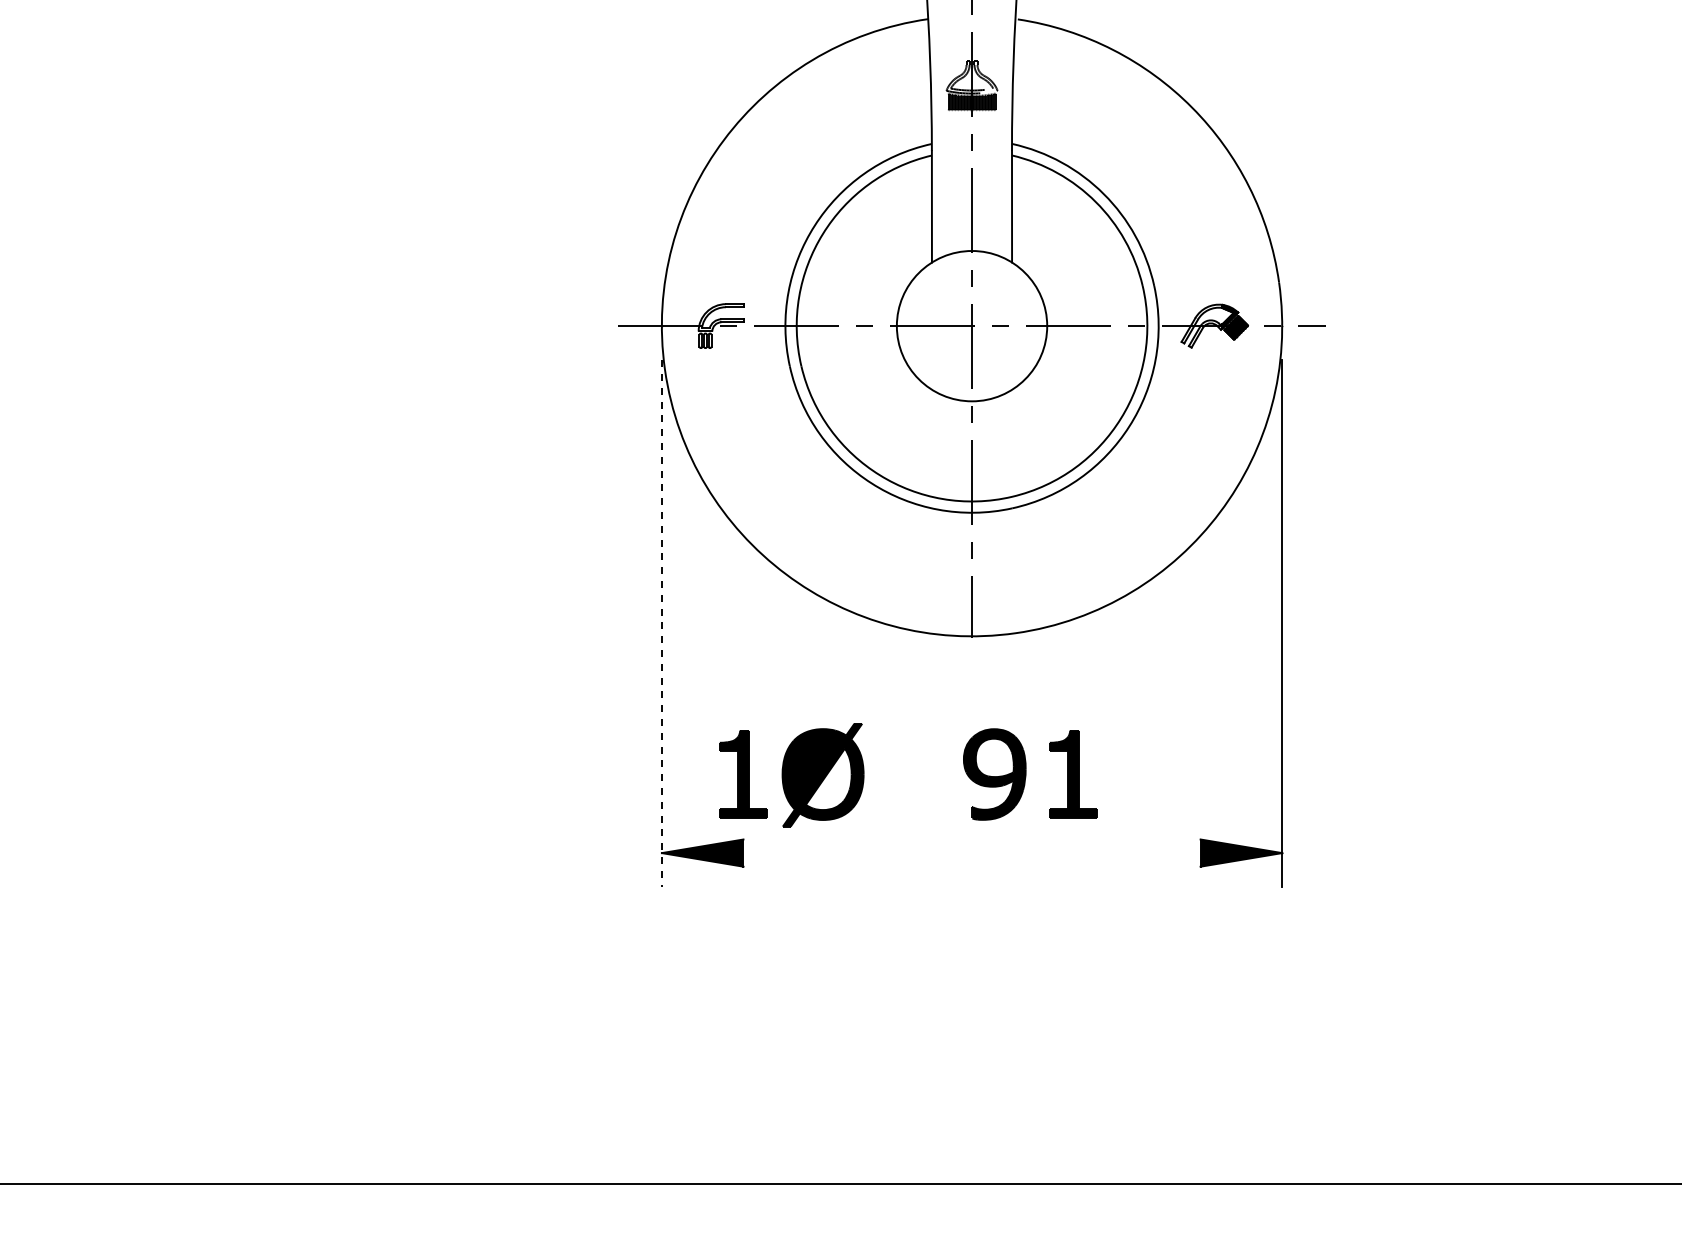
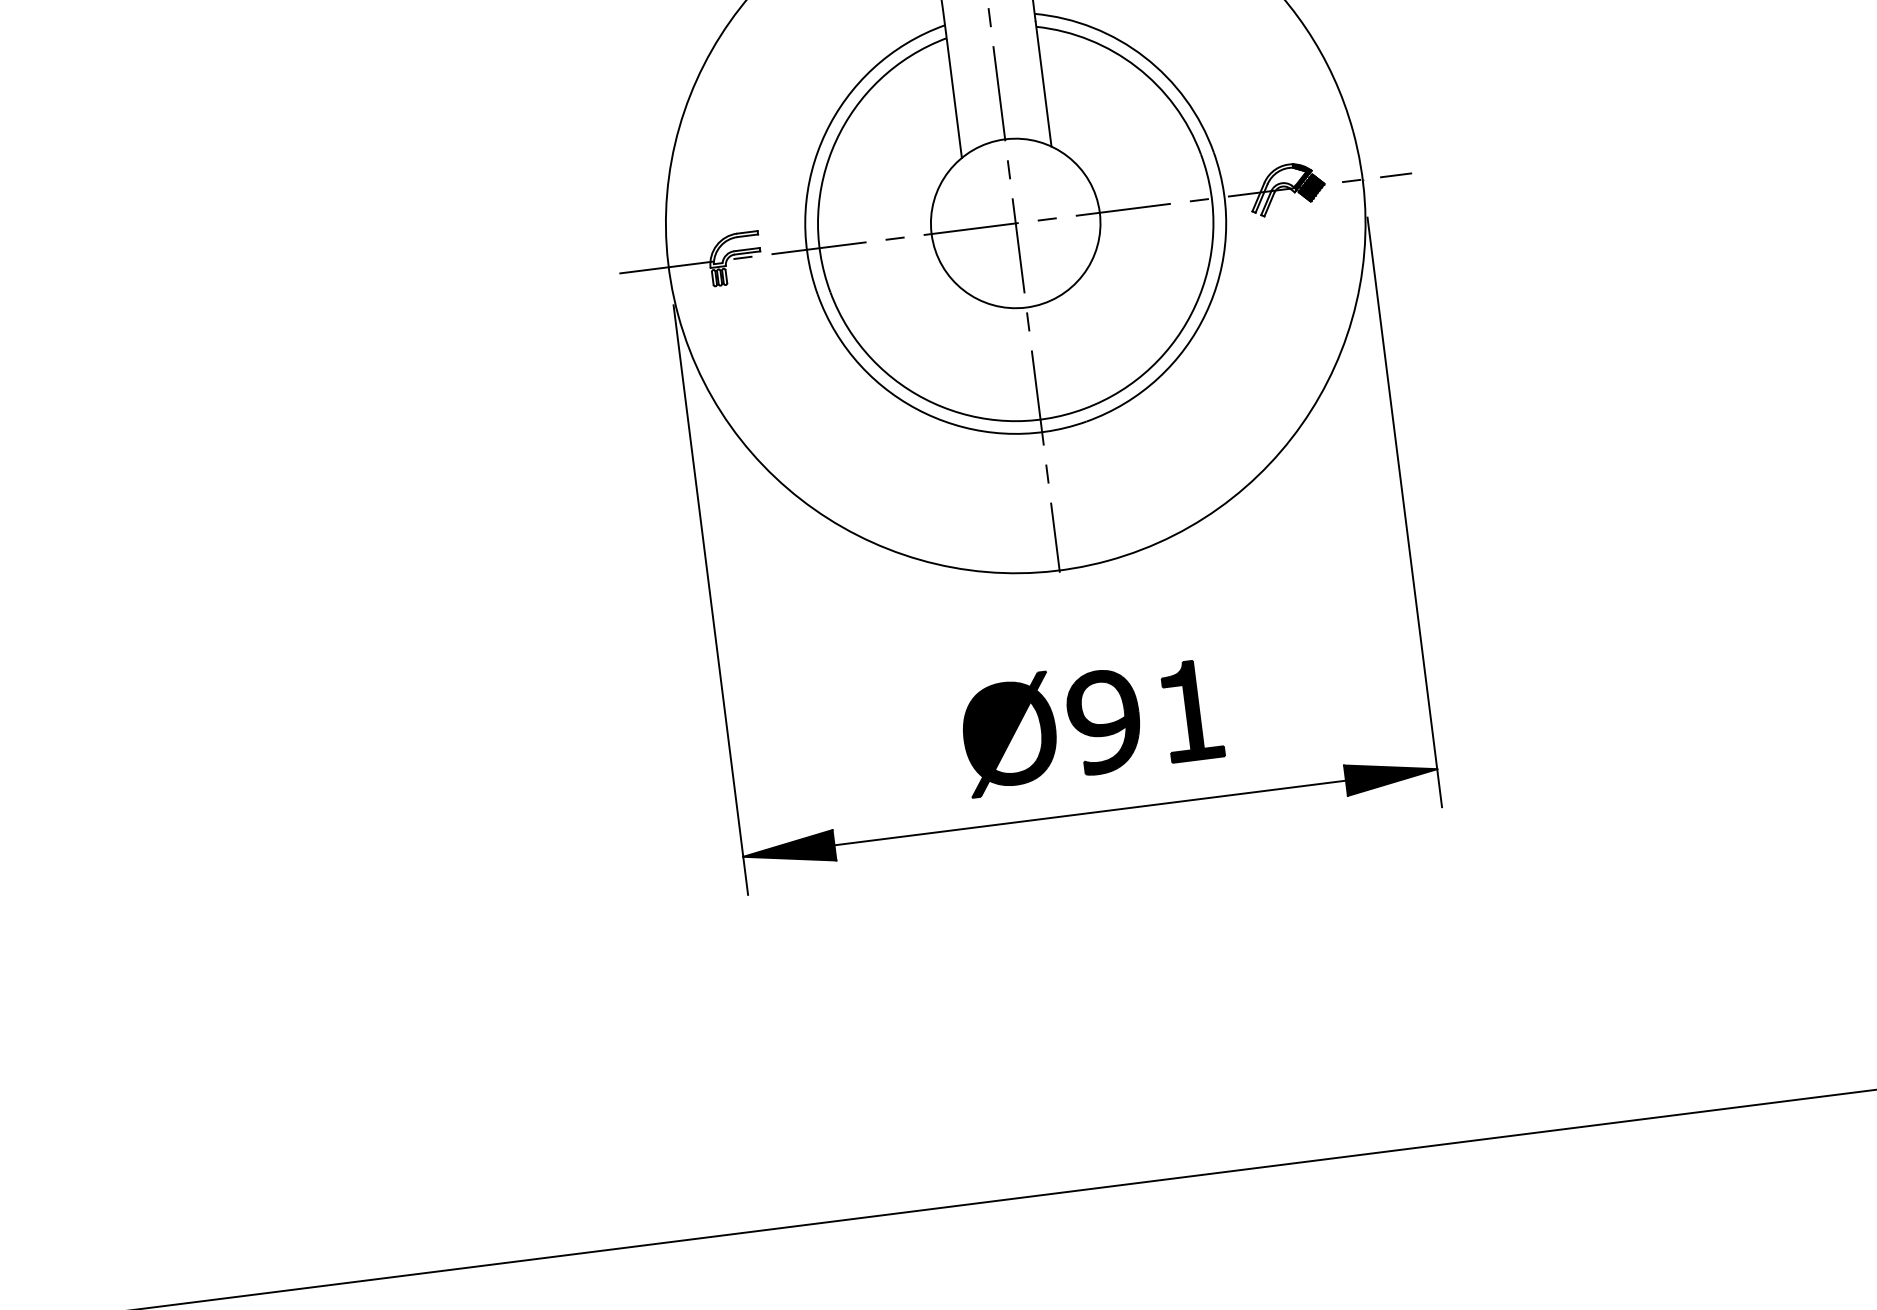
line: (661, 624) -> (710, 601), dashed -> solid
part: (743, 774) -> (823, 757), removed
part: (822, 775) -> (1009, 735), moved
line: (971, 853) -> (1089, 813), added

